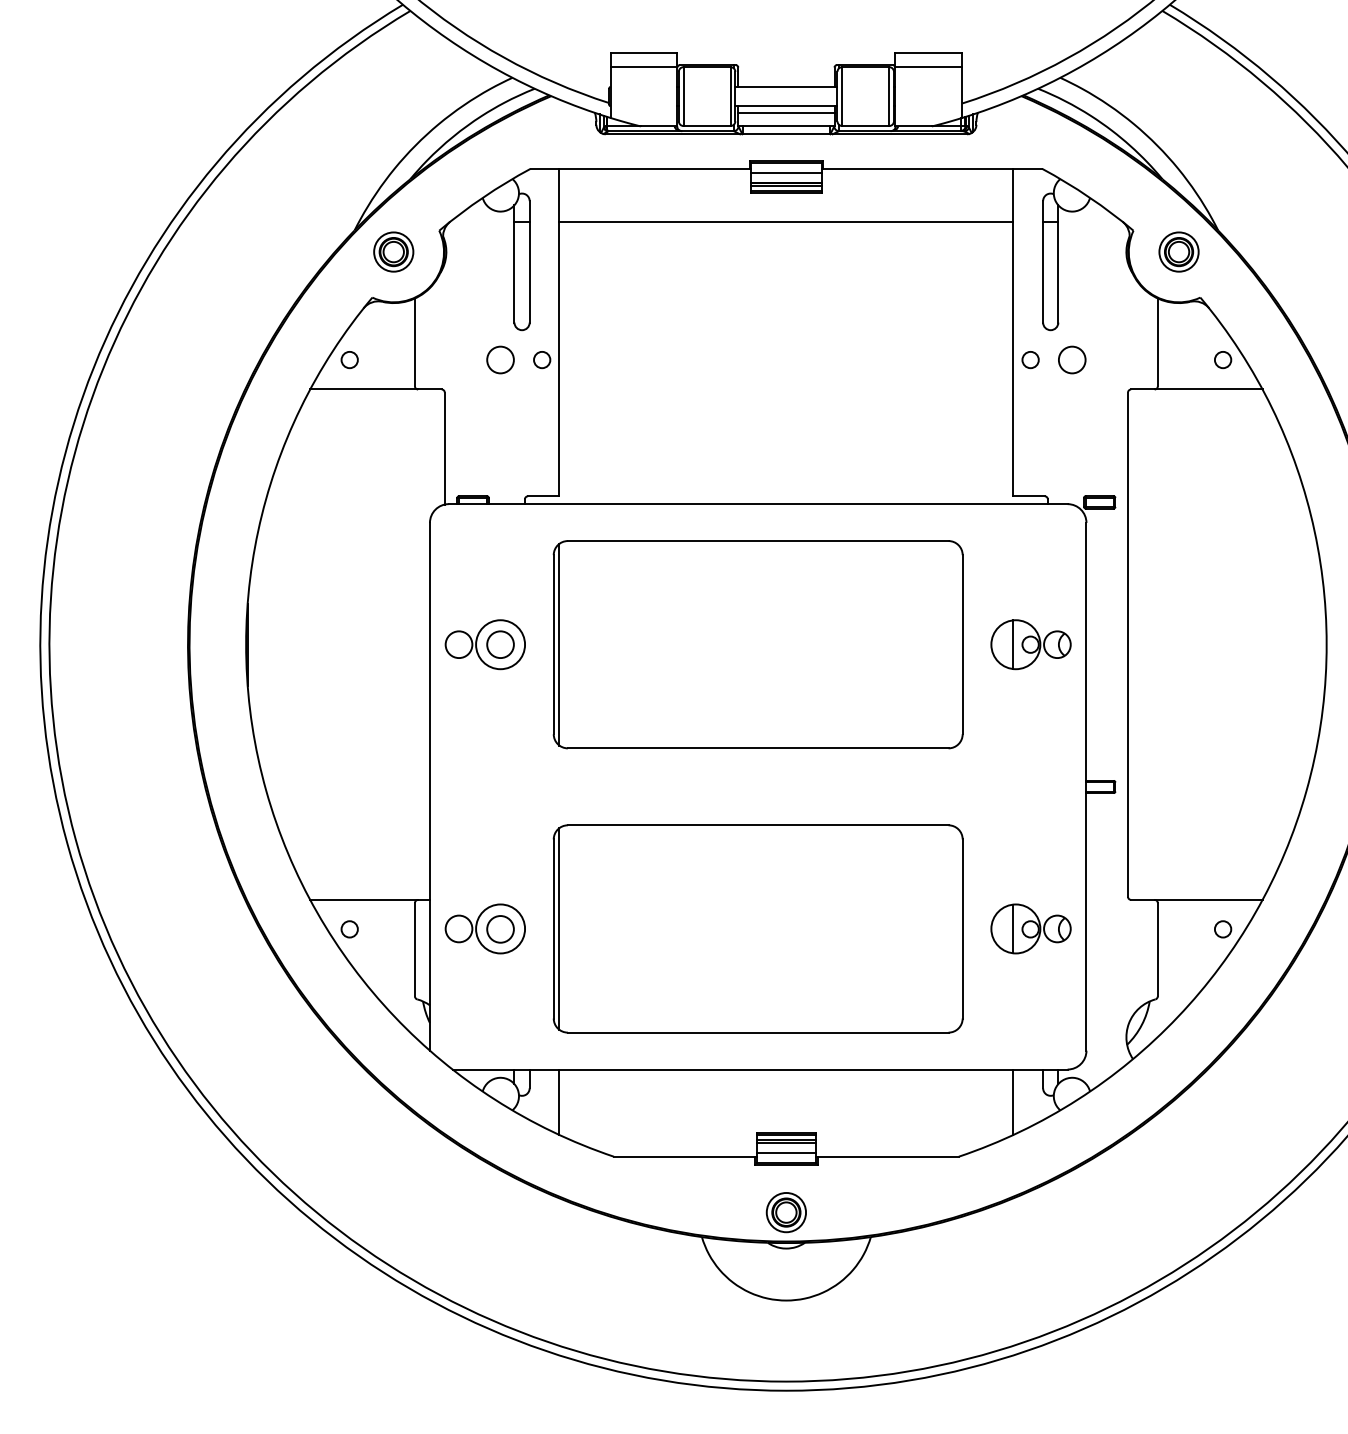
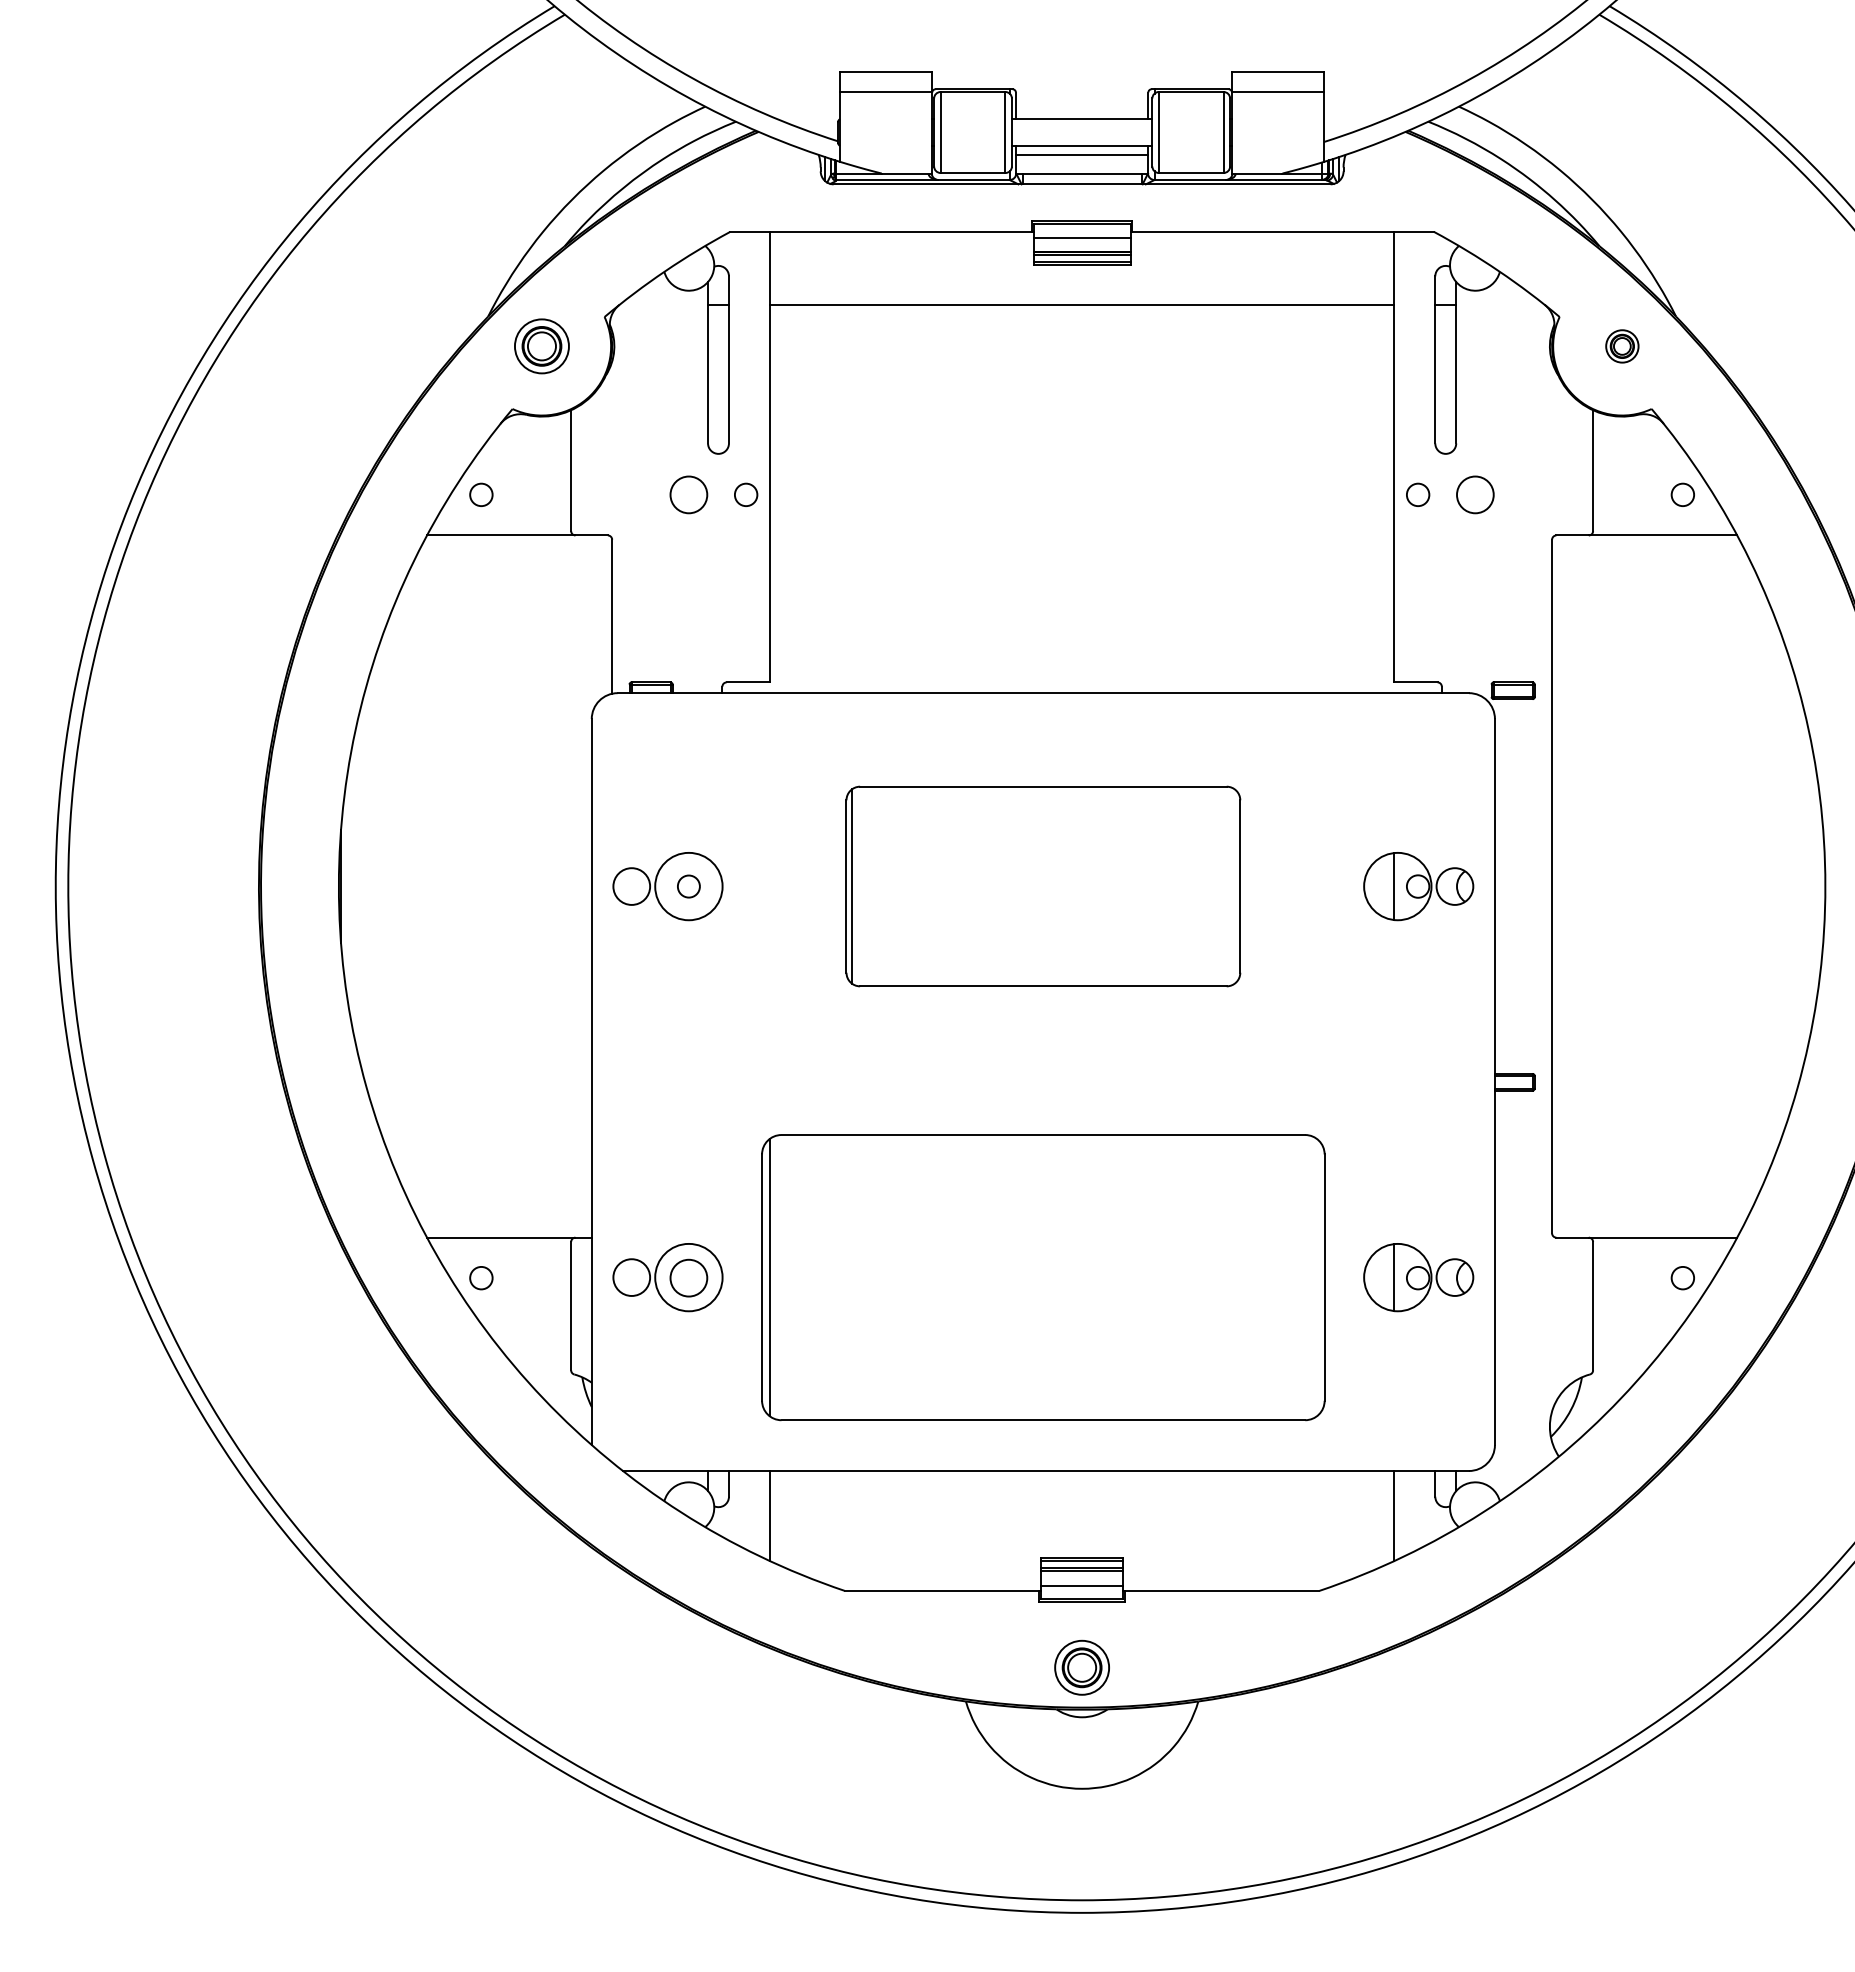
part: (1179, 252) -> (1622, 346), size x0.6
circle: (500, 644) -> (688, 886), size x0.6
part: (758, 644) -> (1043, 886), size x0.7

